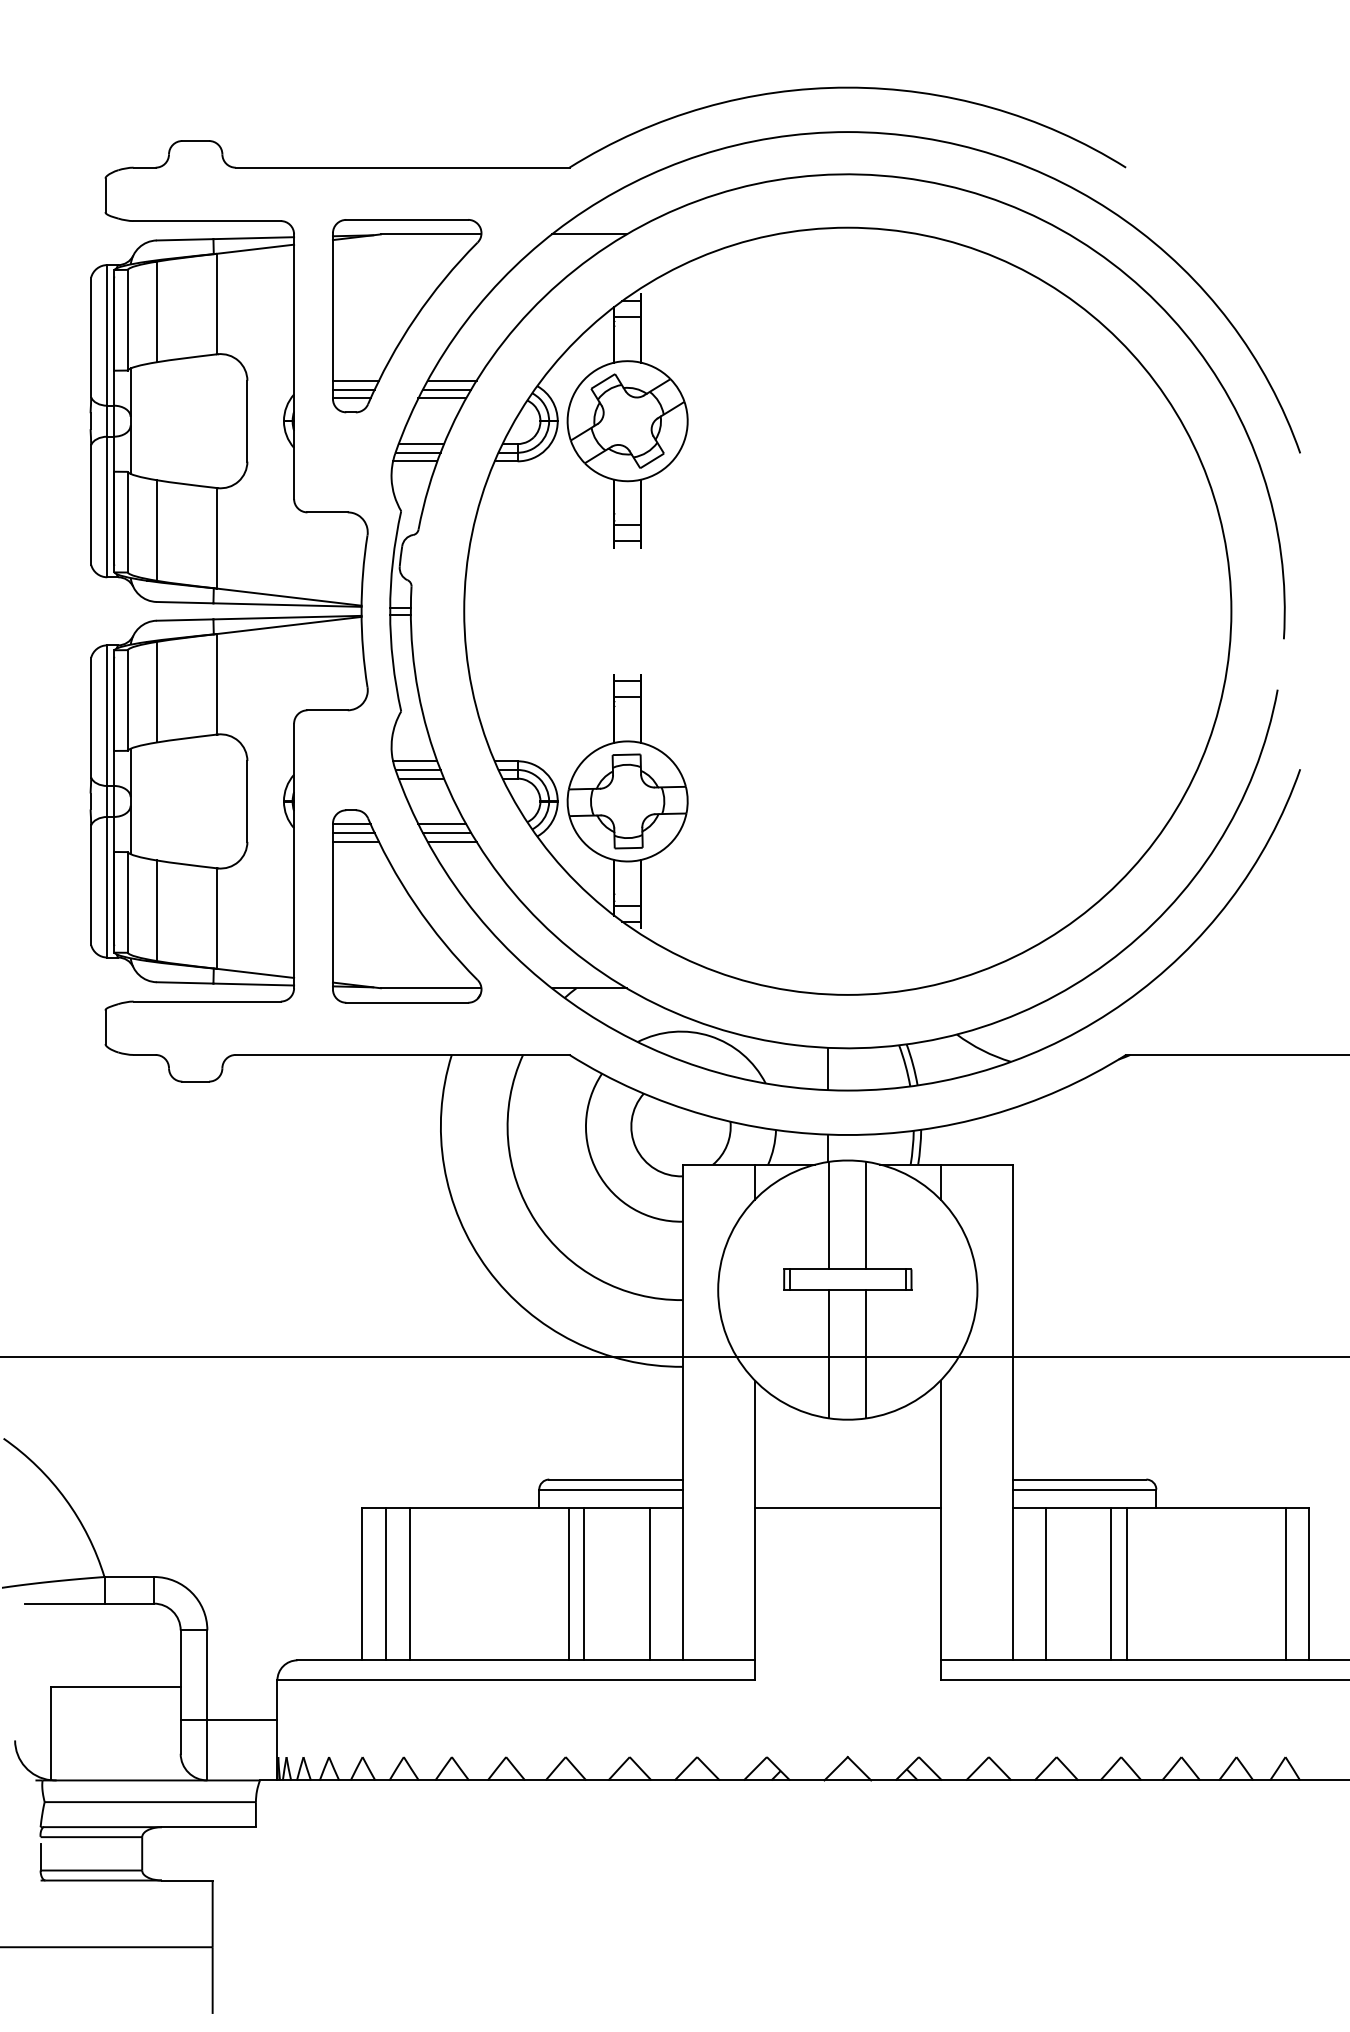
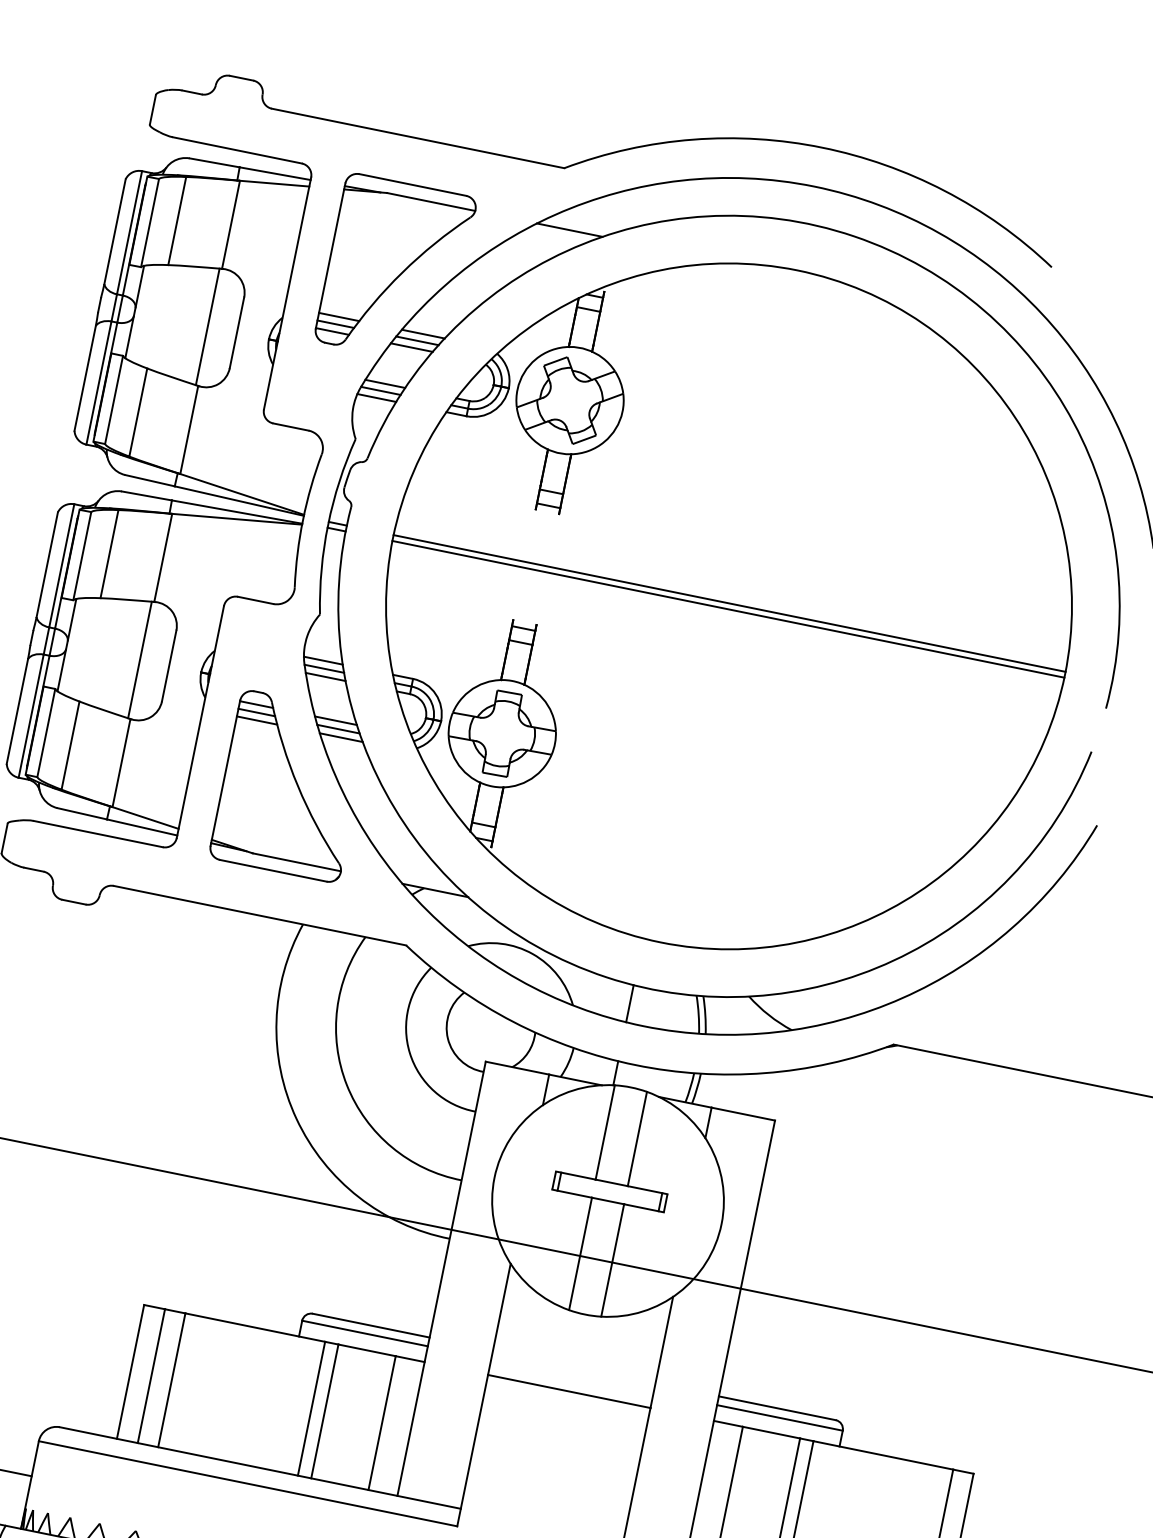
line: (214, 420) -> (208, 326), added
line: (847, 607) -> (729, 603), added
line: (847, 614) -> (728, 609), added
line: (214, 800) -> (140, 659), added

